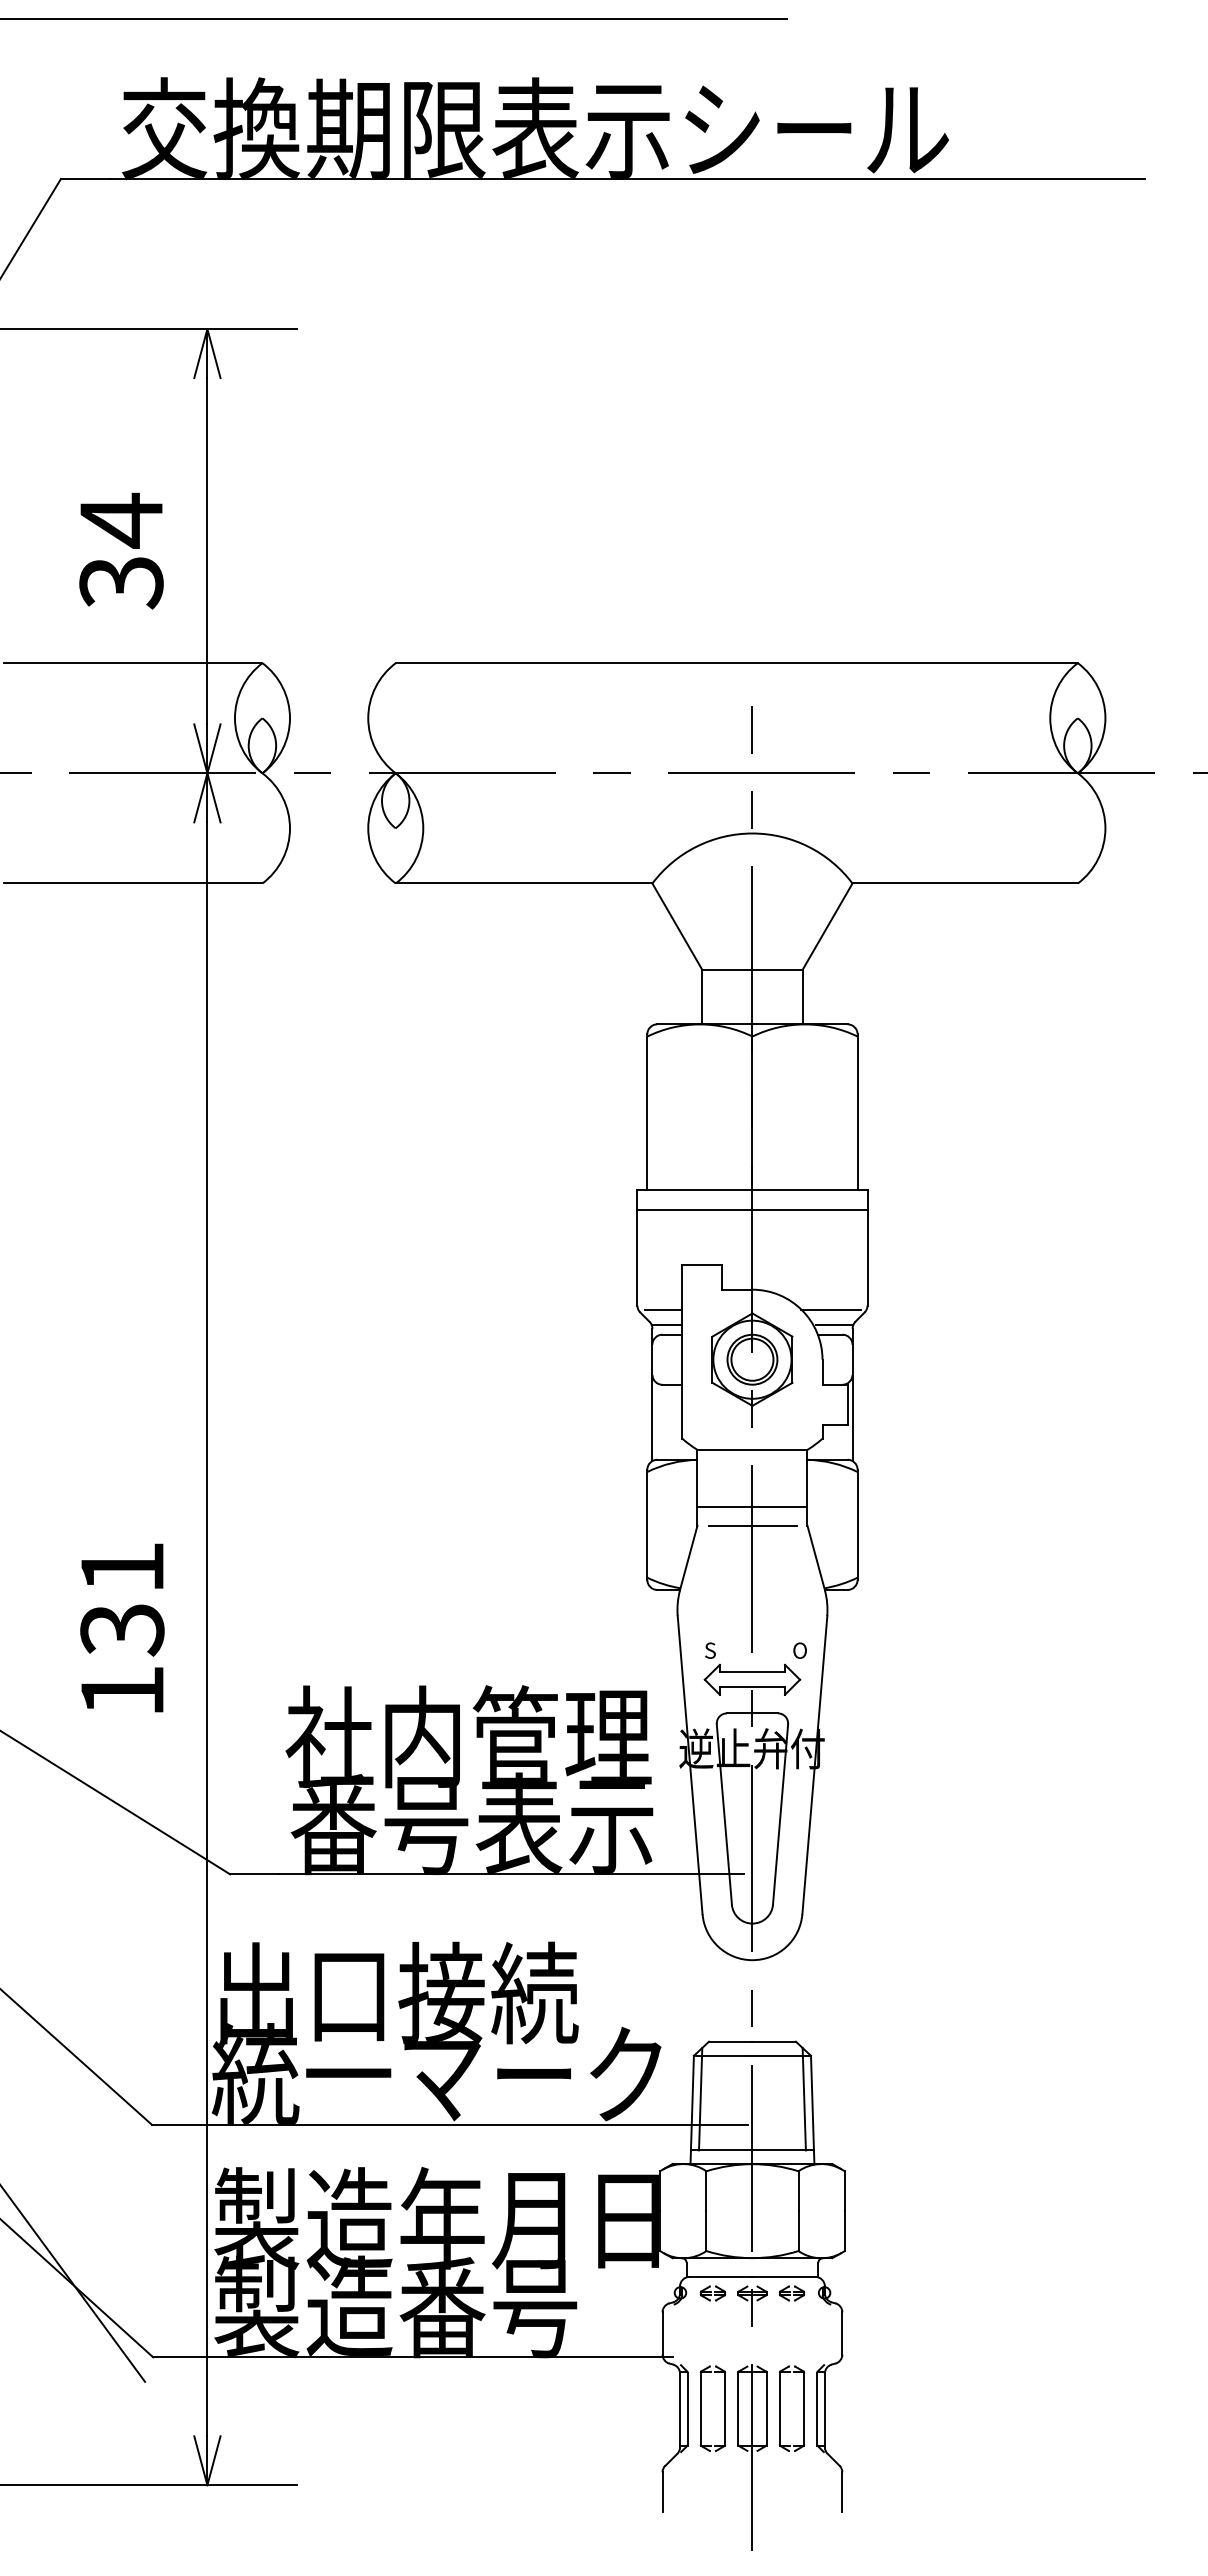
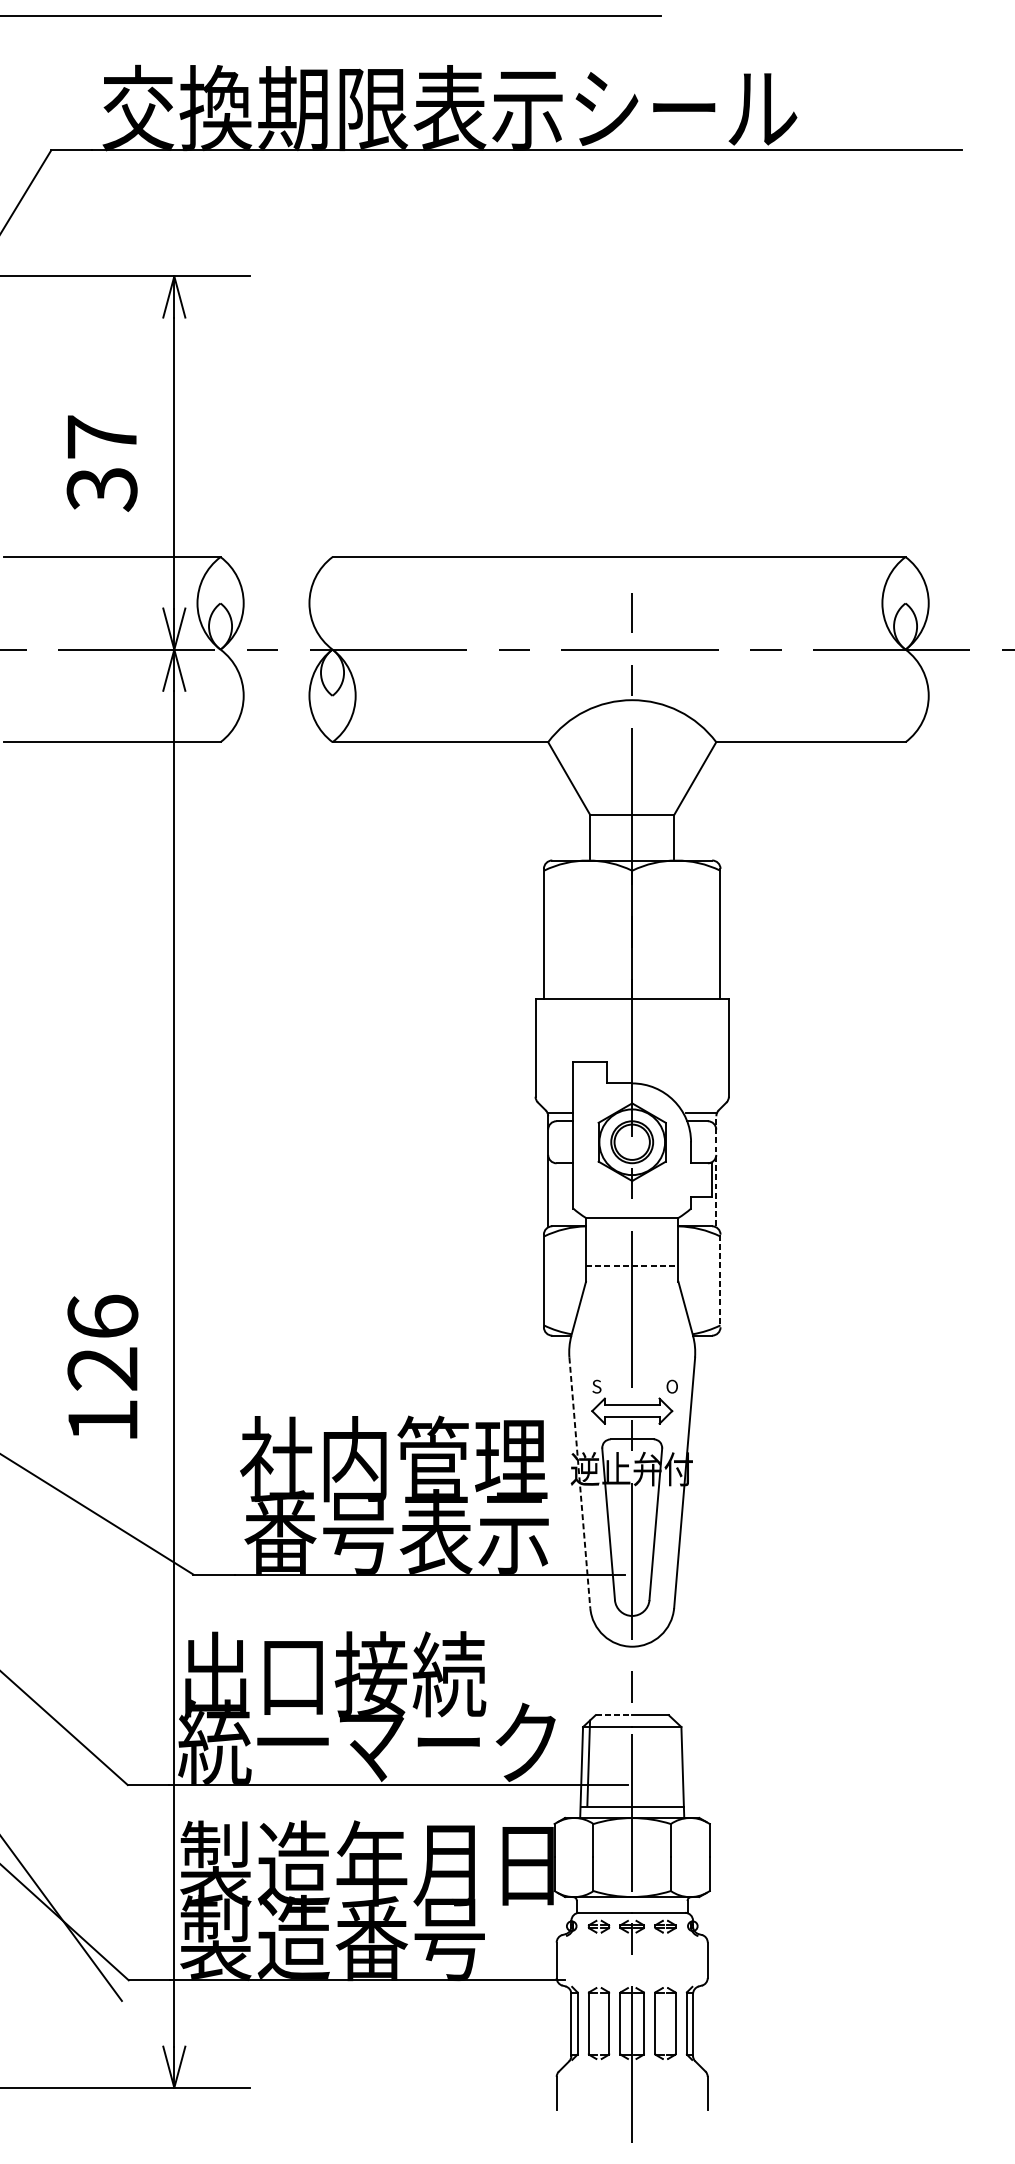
text: (121, 520) -> (102, 437), 34 -> 37
line: (752, 1209) -> (632, 1016), removed
line: (663, 1309) -> (557, 1100), removed
line: (831, 1309) -> (698, 1100), removed
line: (852, 1394) -> (716, 1171), solid -> dashed
line: (752, 1506) -> (632, 1265), solid -> dashed
line: (752, 1525) -> (632, 1281), removed
line: (857, 1525) -> (720, 1281), solid -> dashed
text: (122, 1598) -> (102, 1342), 131 -> 126
line: (690, 1765) -> (580, 1483), solid -> dashed
line: (730, 2041) -> (613, 1715), solid -> dashed
line: (803, 2099) -> (675, 1763), removed

